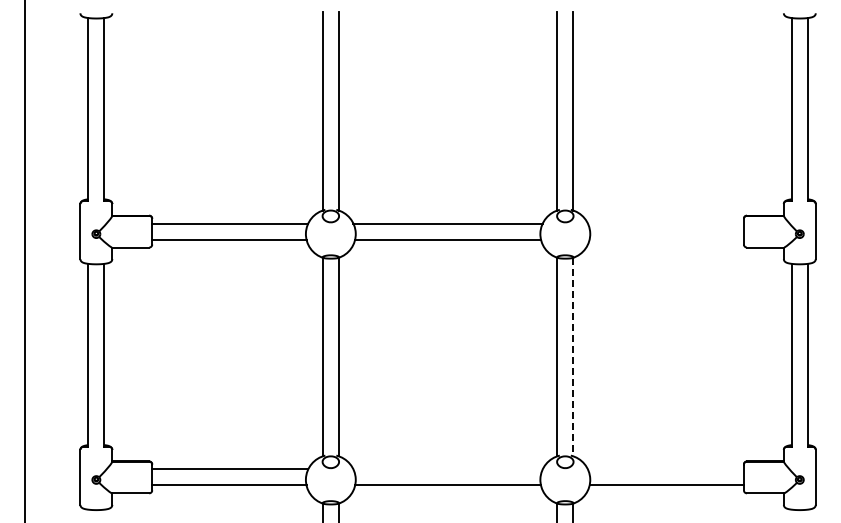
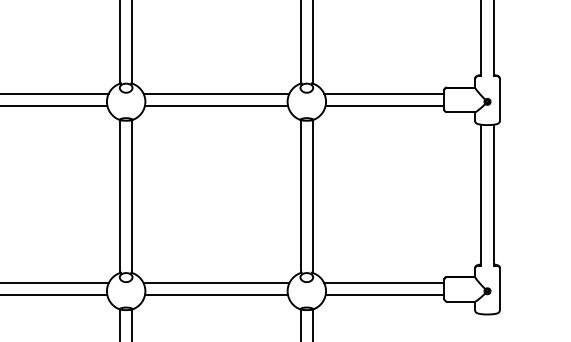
line: (665, 223) -> (384, 93), added
line: (666, 239) -> (384, 105), added
line: (573, 357) -> (313, 196), dashed -> solid
line: (447, 469) -> (216, 283), added
line: (665, 469) -> (384, 283), added

